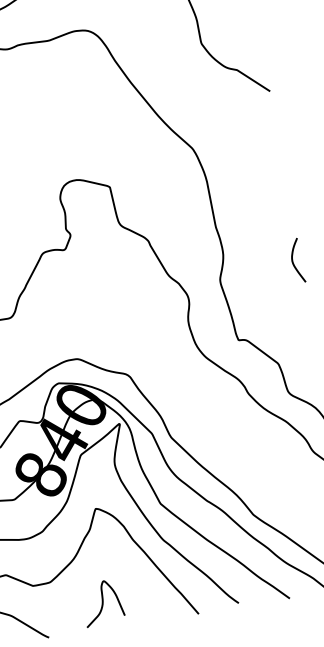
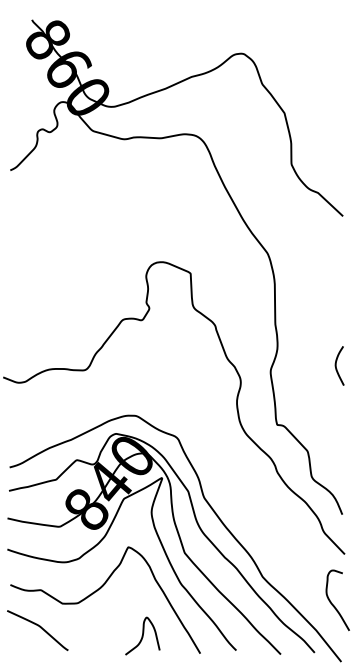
curve: (102, 602) -> (142, 635), moved

